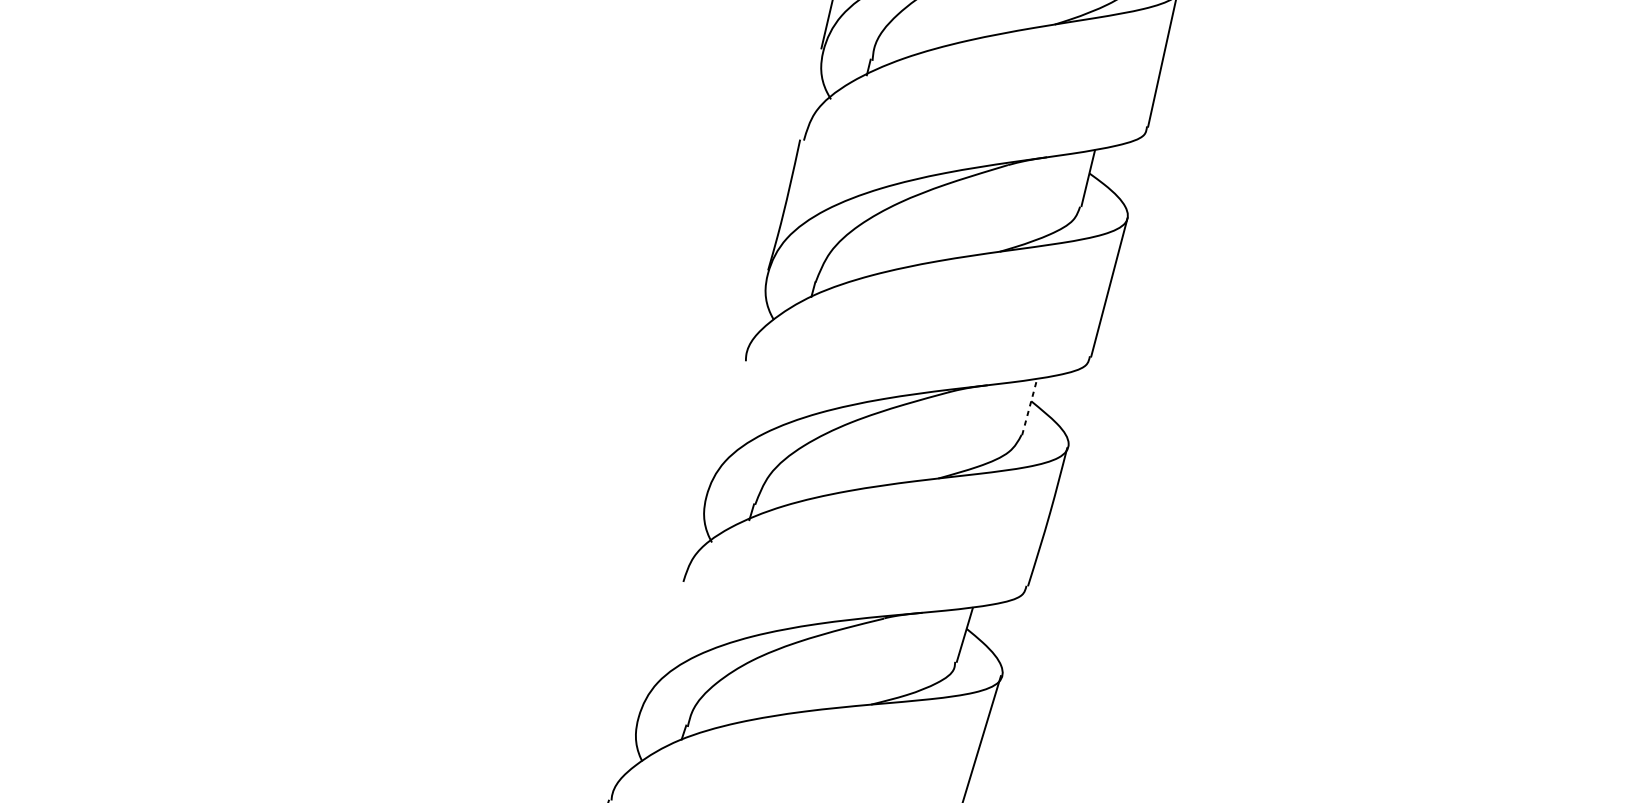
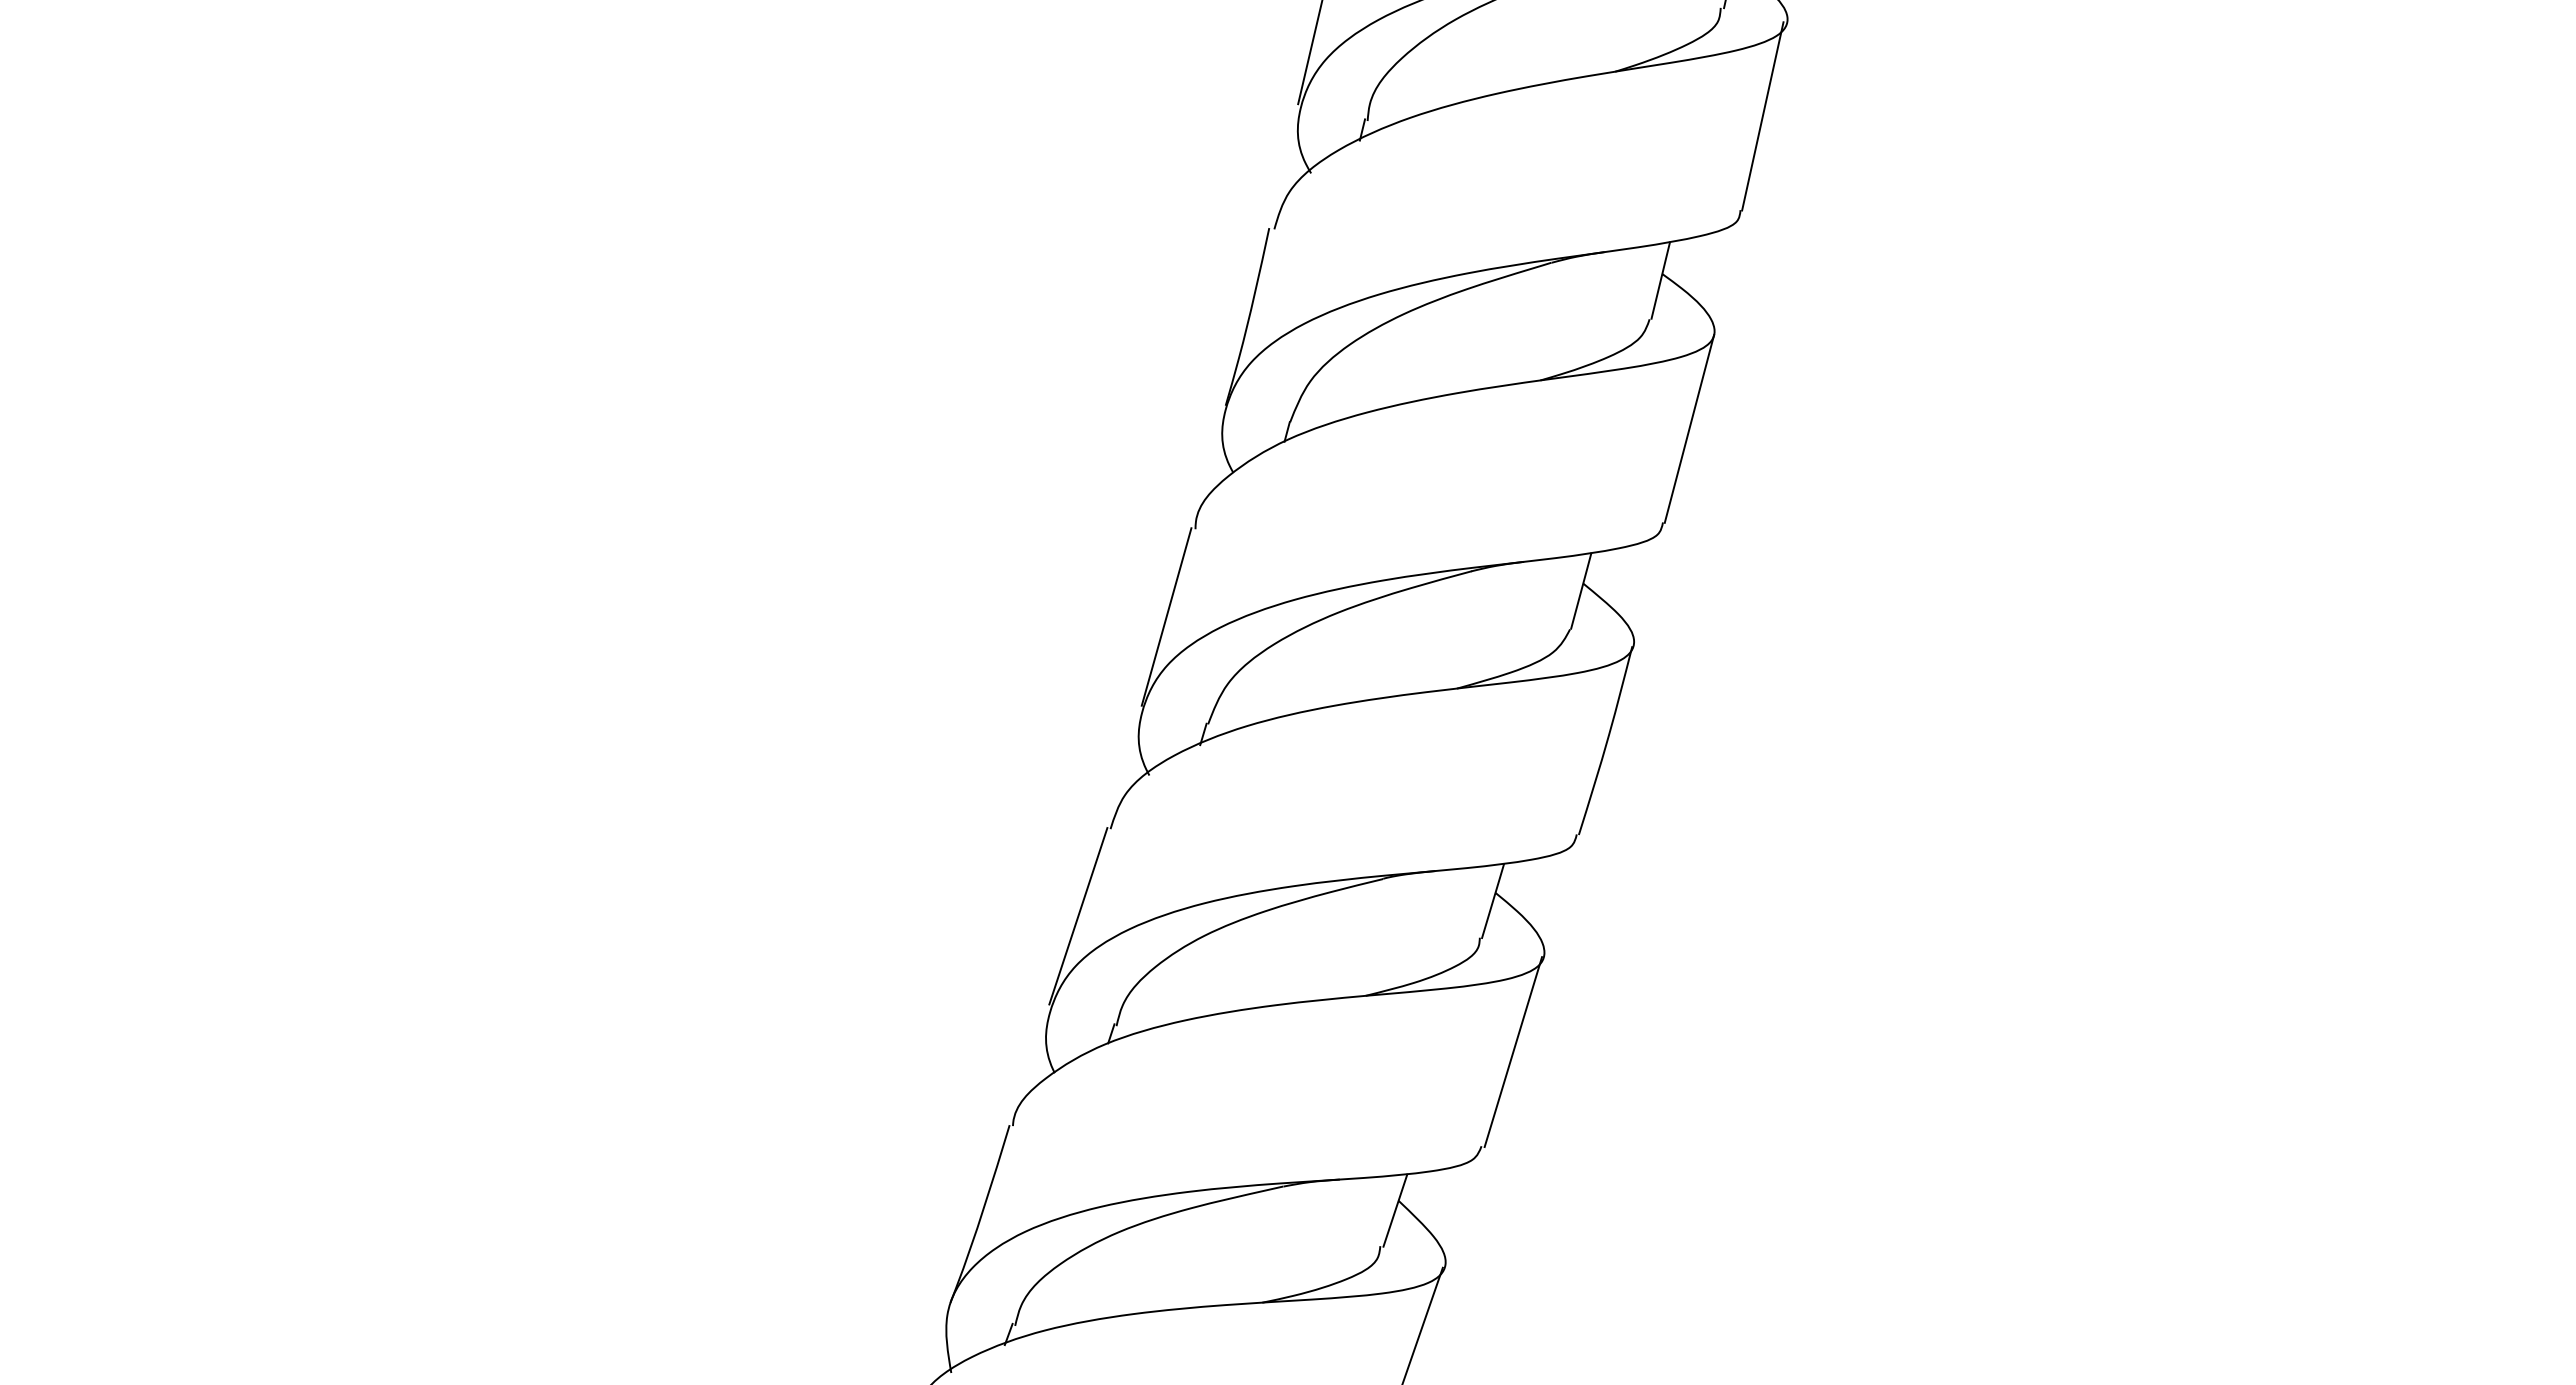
line: (1029, 406) -> (1581, 590), dashed -> solid
line: (724, 425) -> (1166, 616), added
line: (659, 646) -> (1078, 916), added

